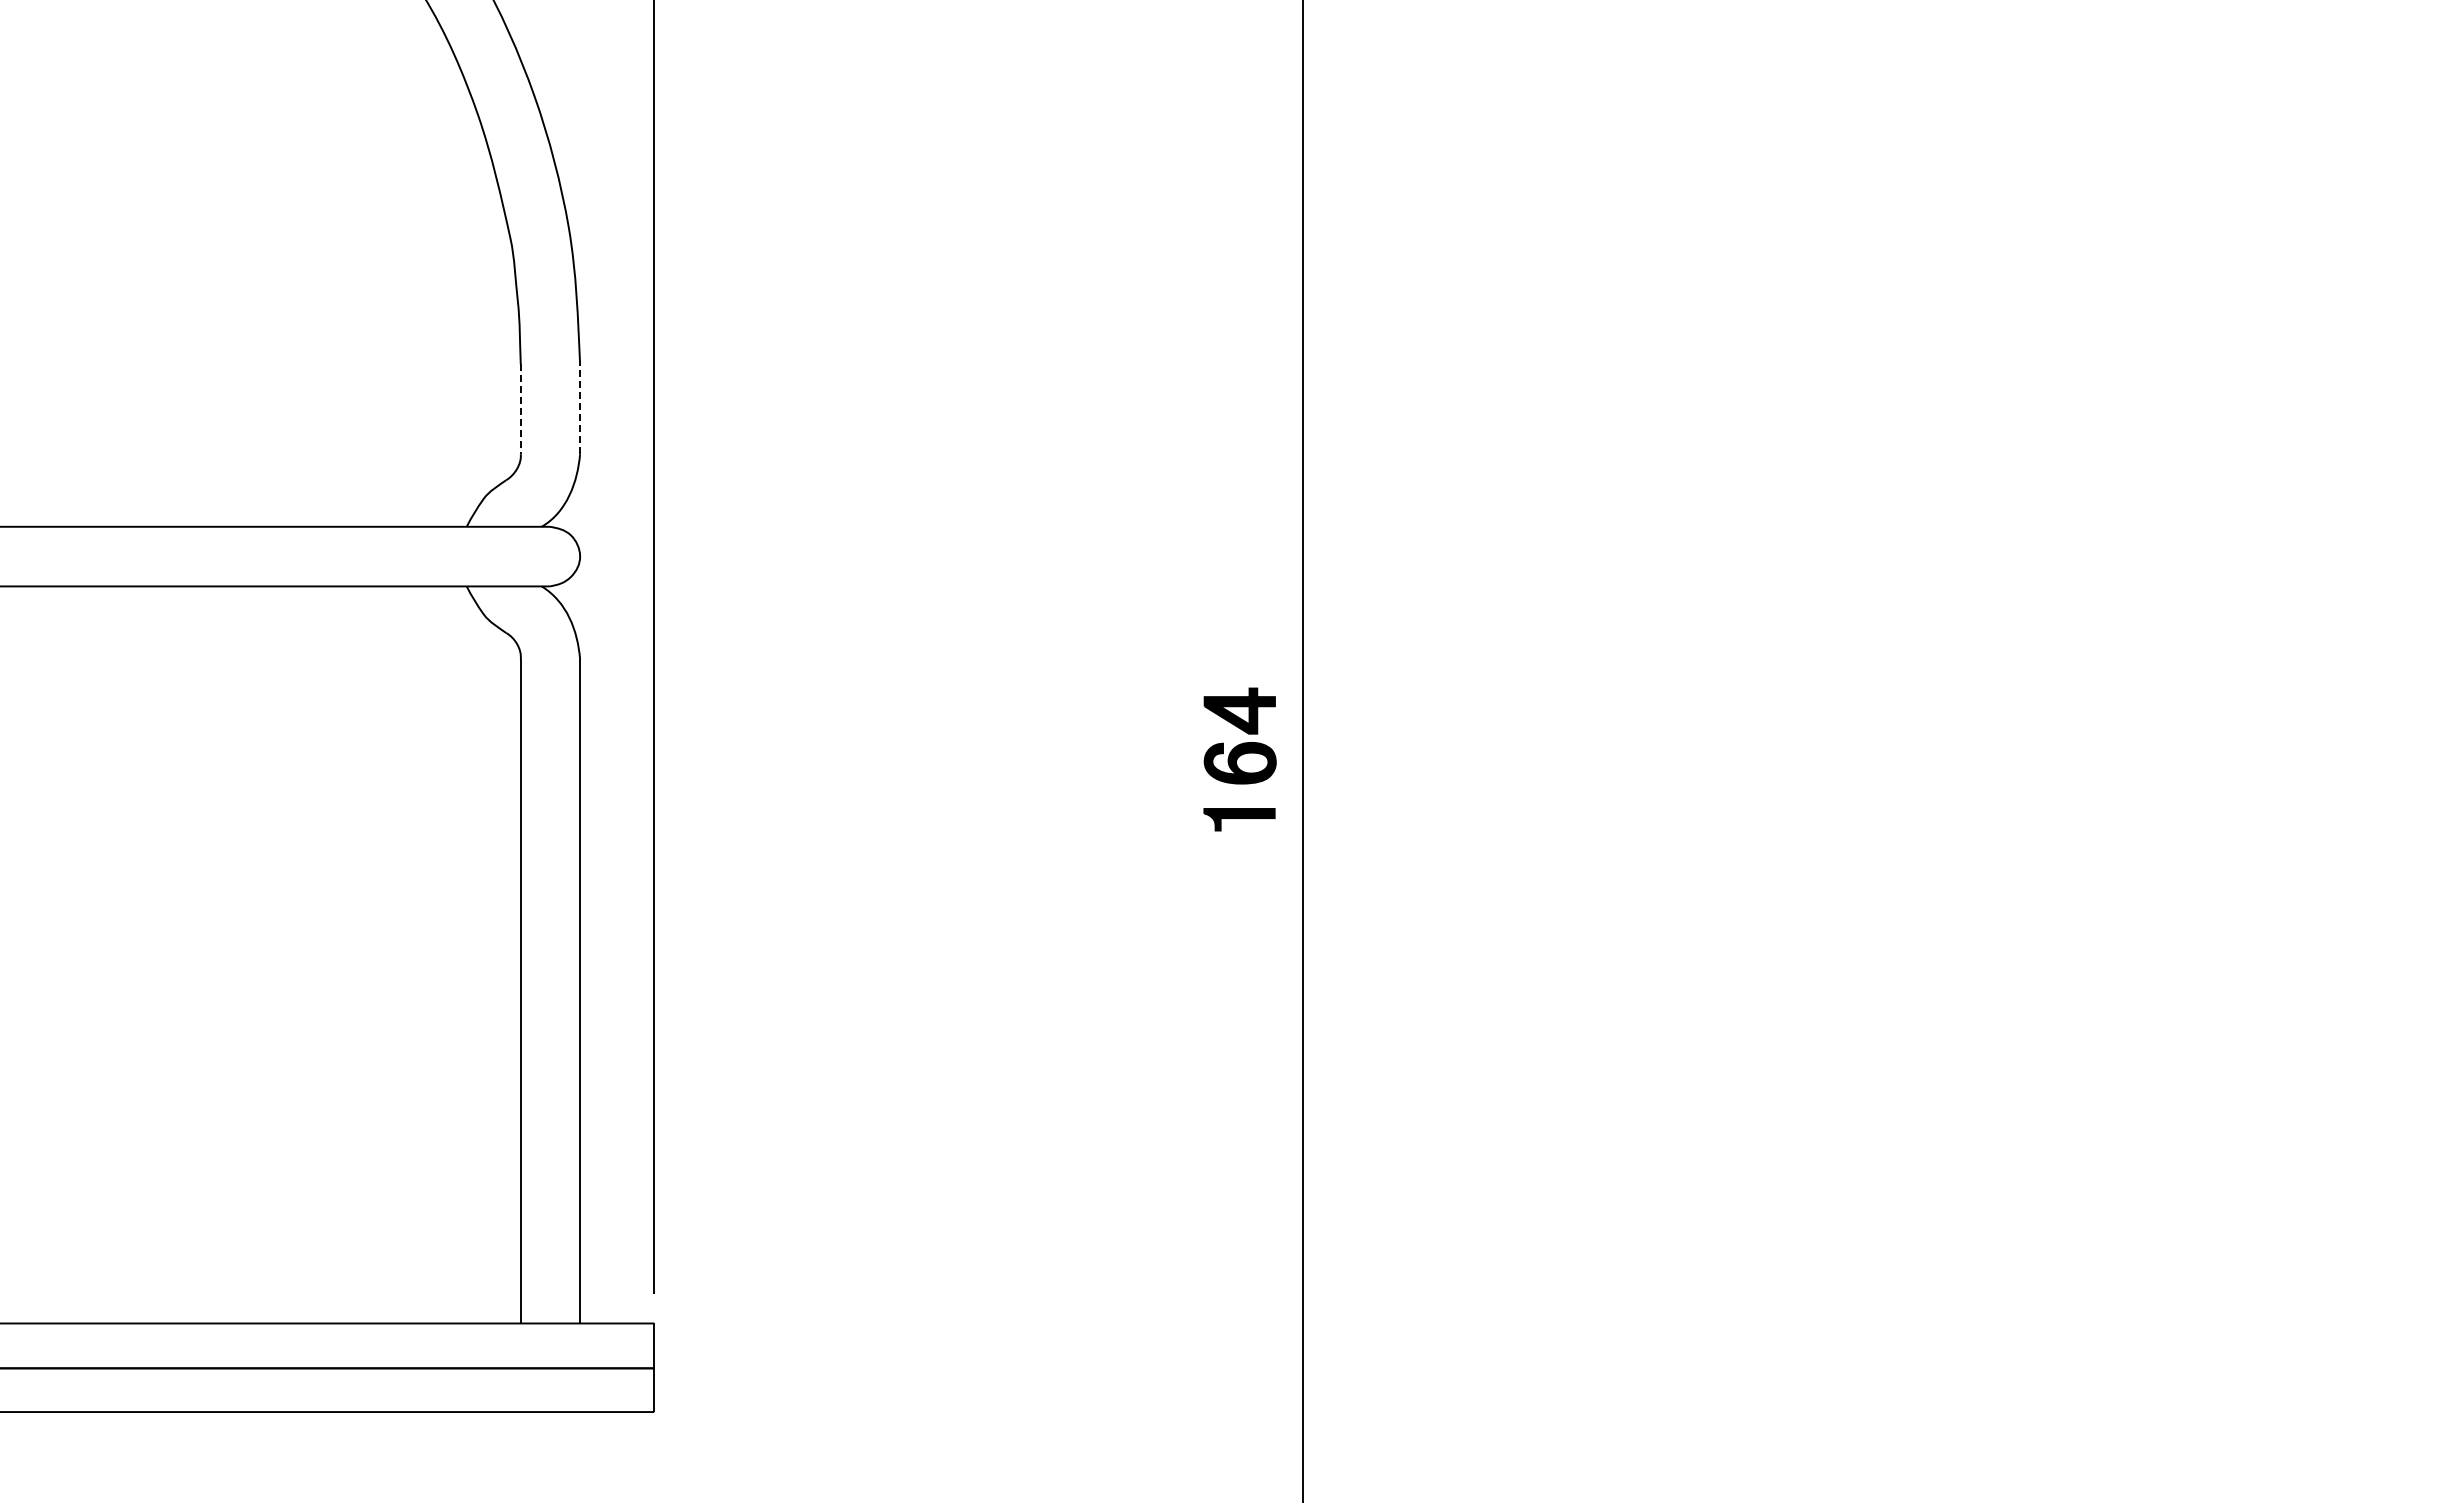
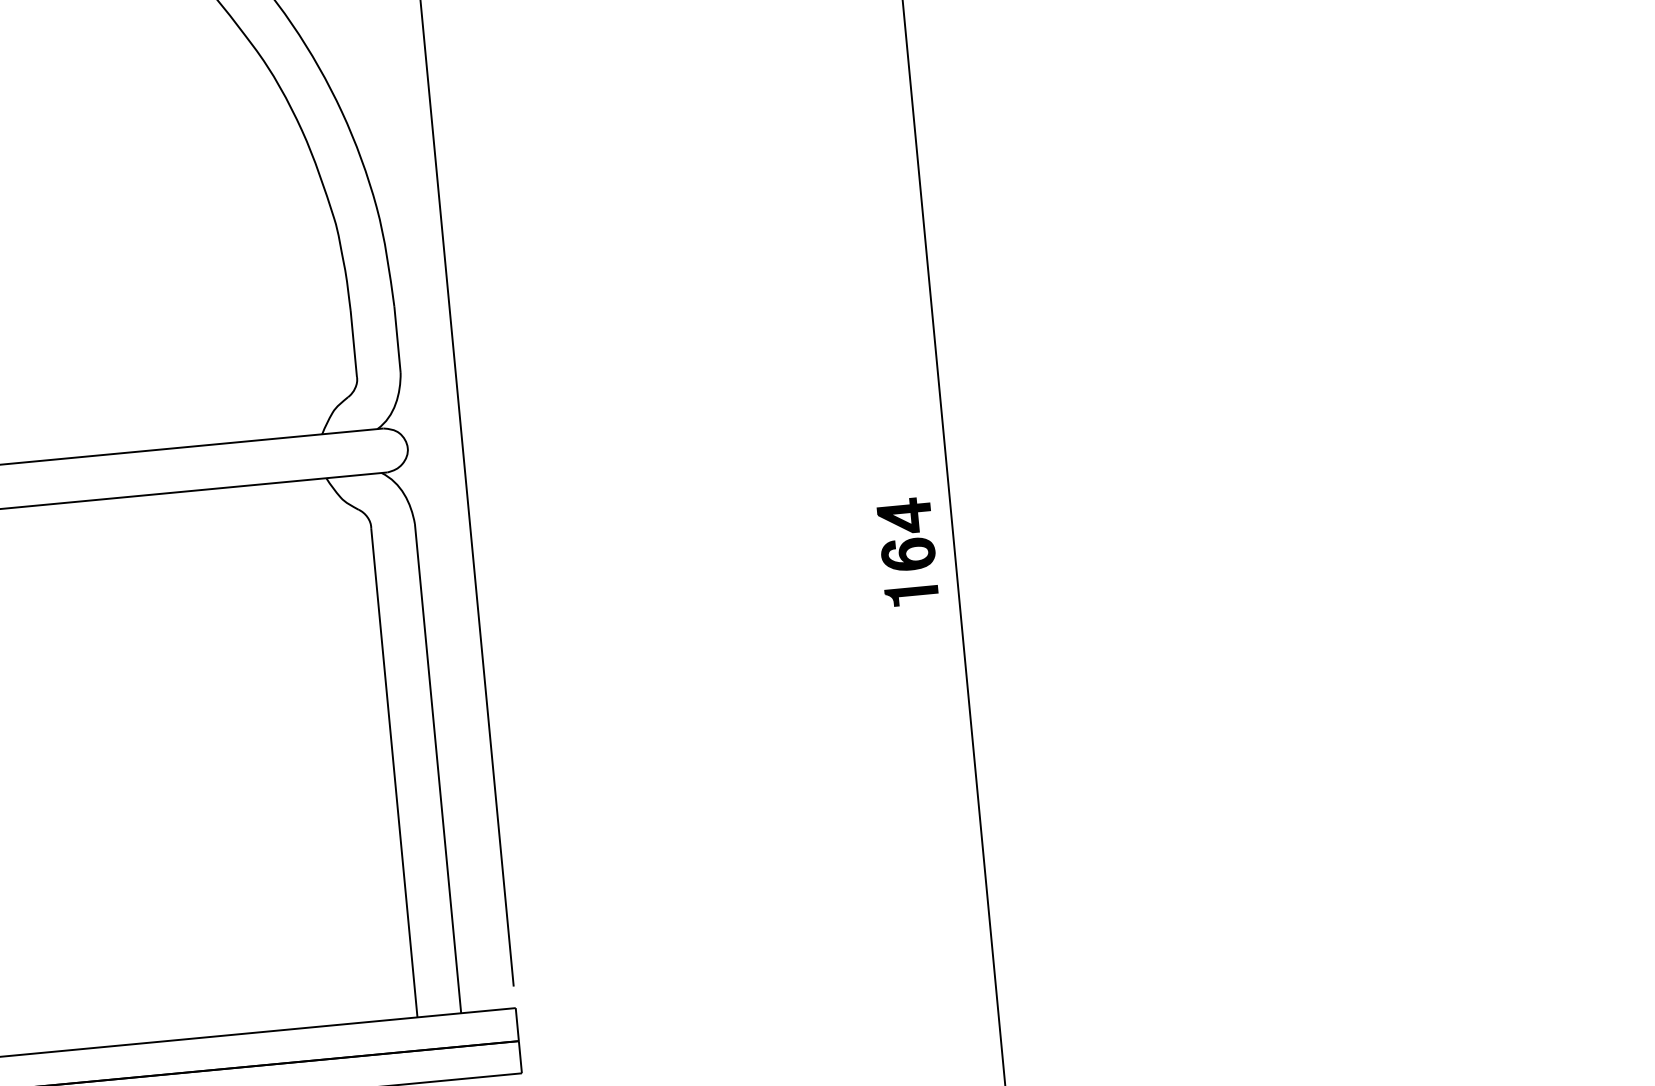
line: (520, 409) -> (353, 344), dashed -> solid
line: (580, 409) -> (397, 339), dashed -> solid

